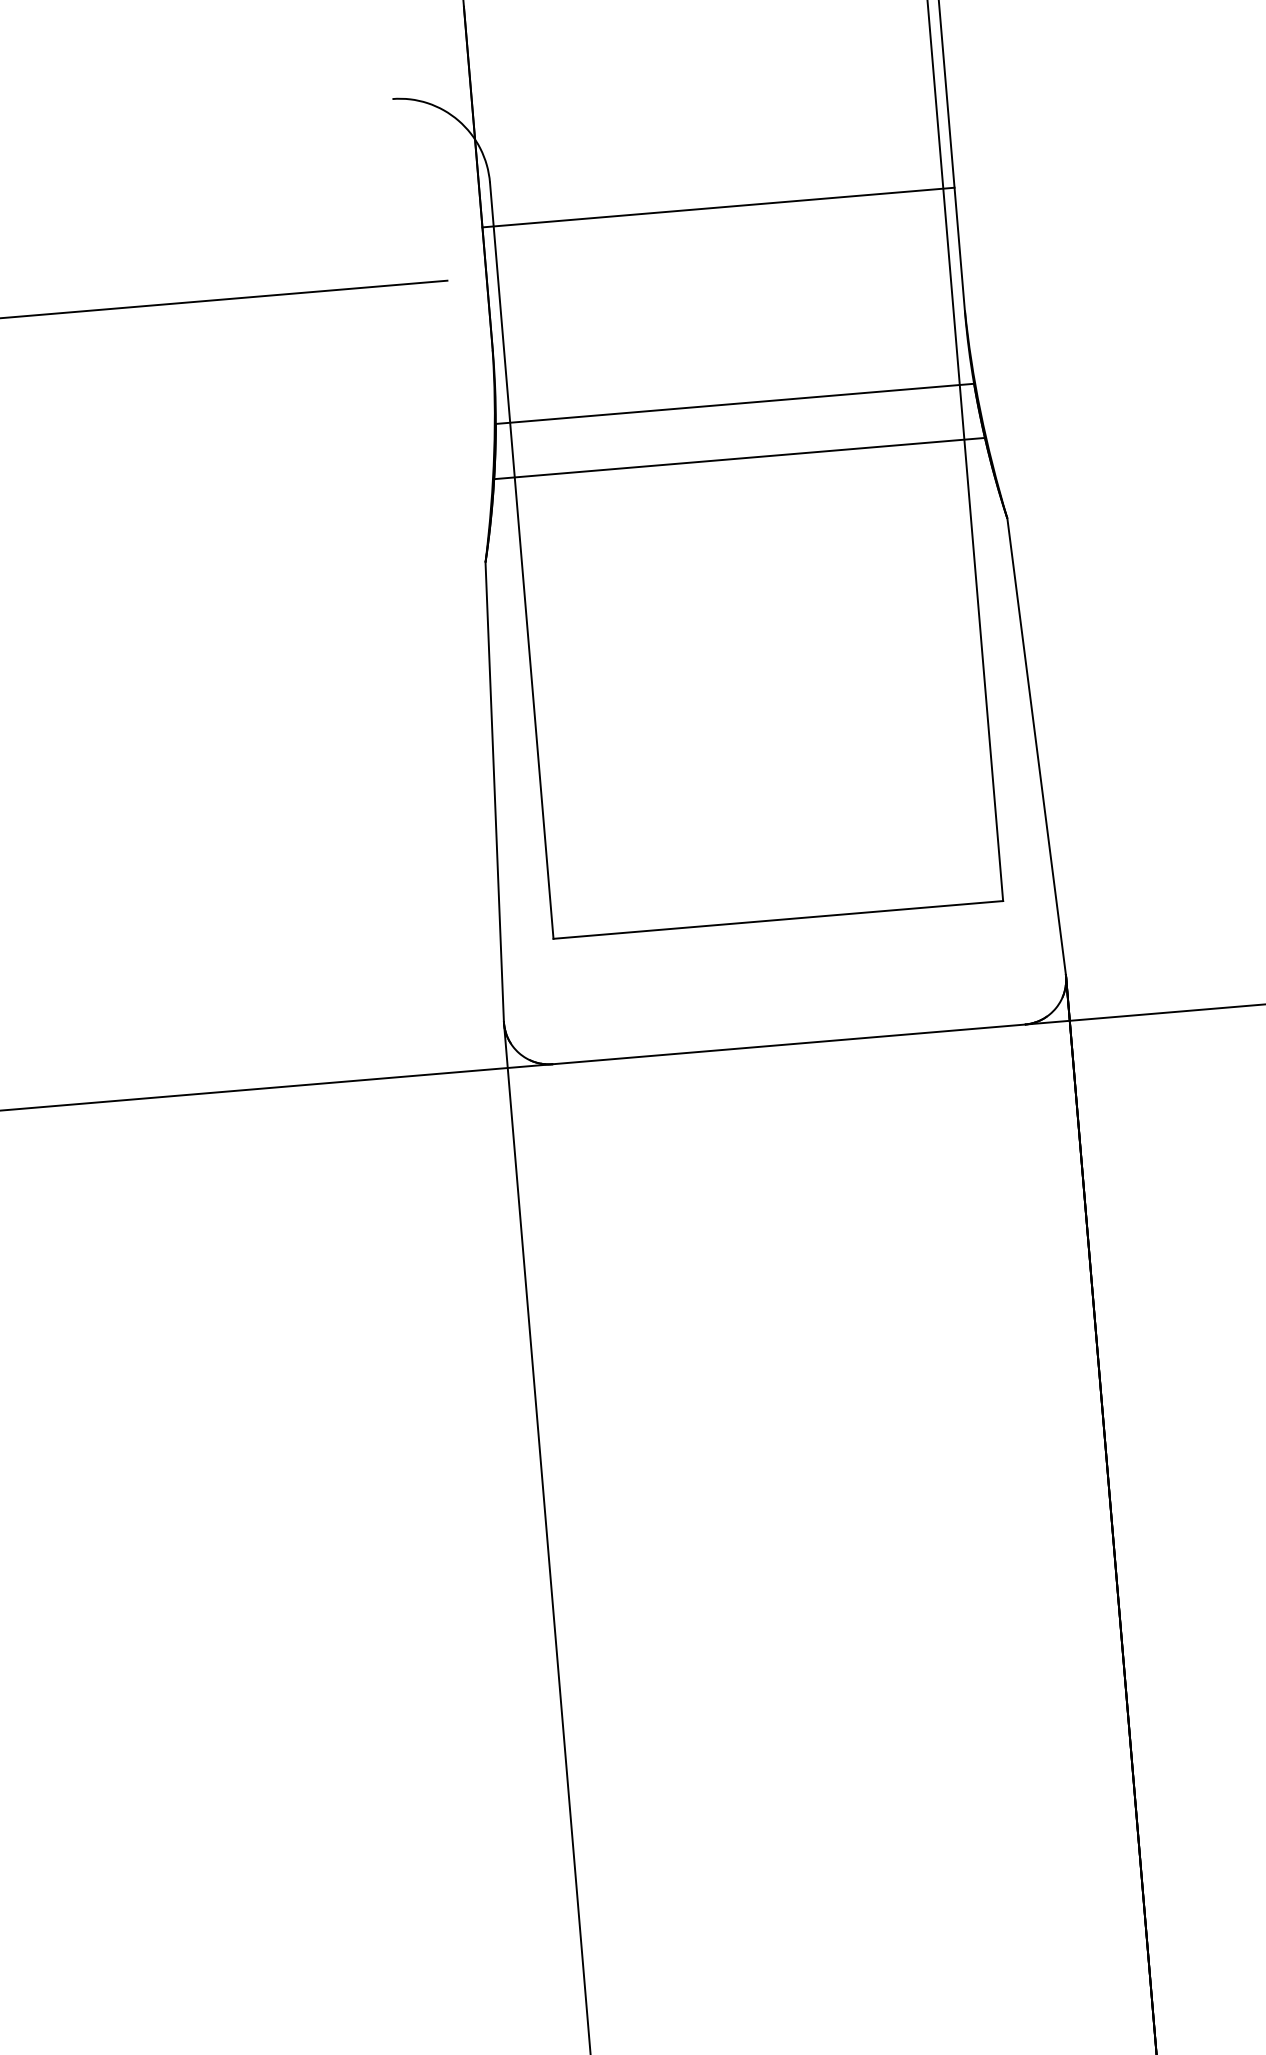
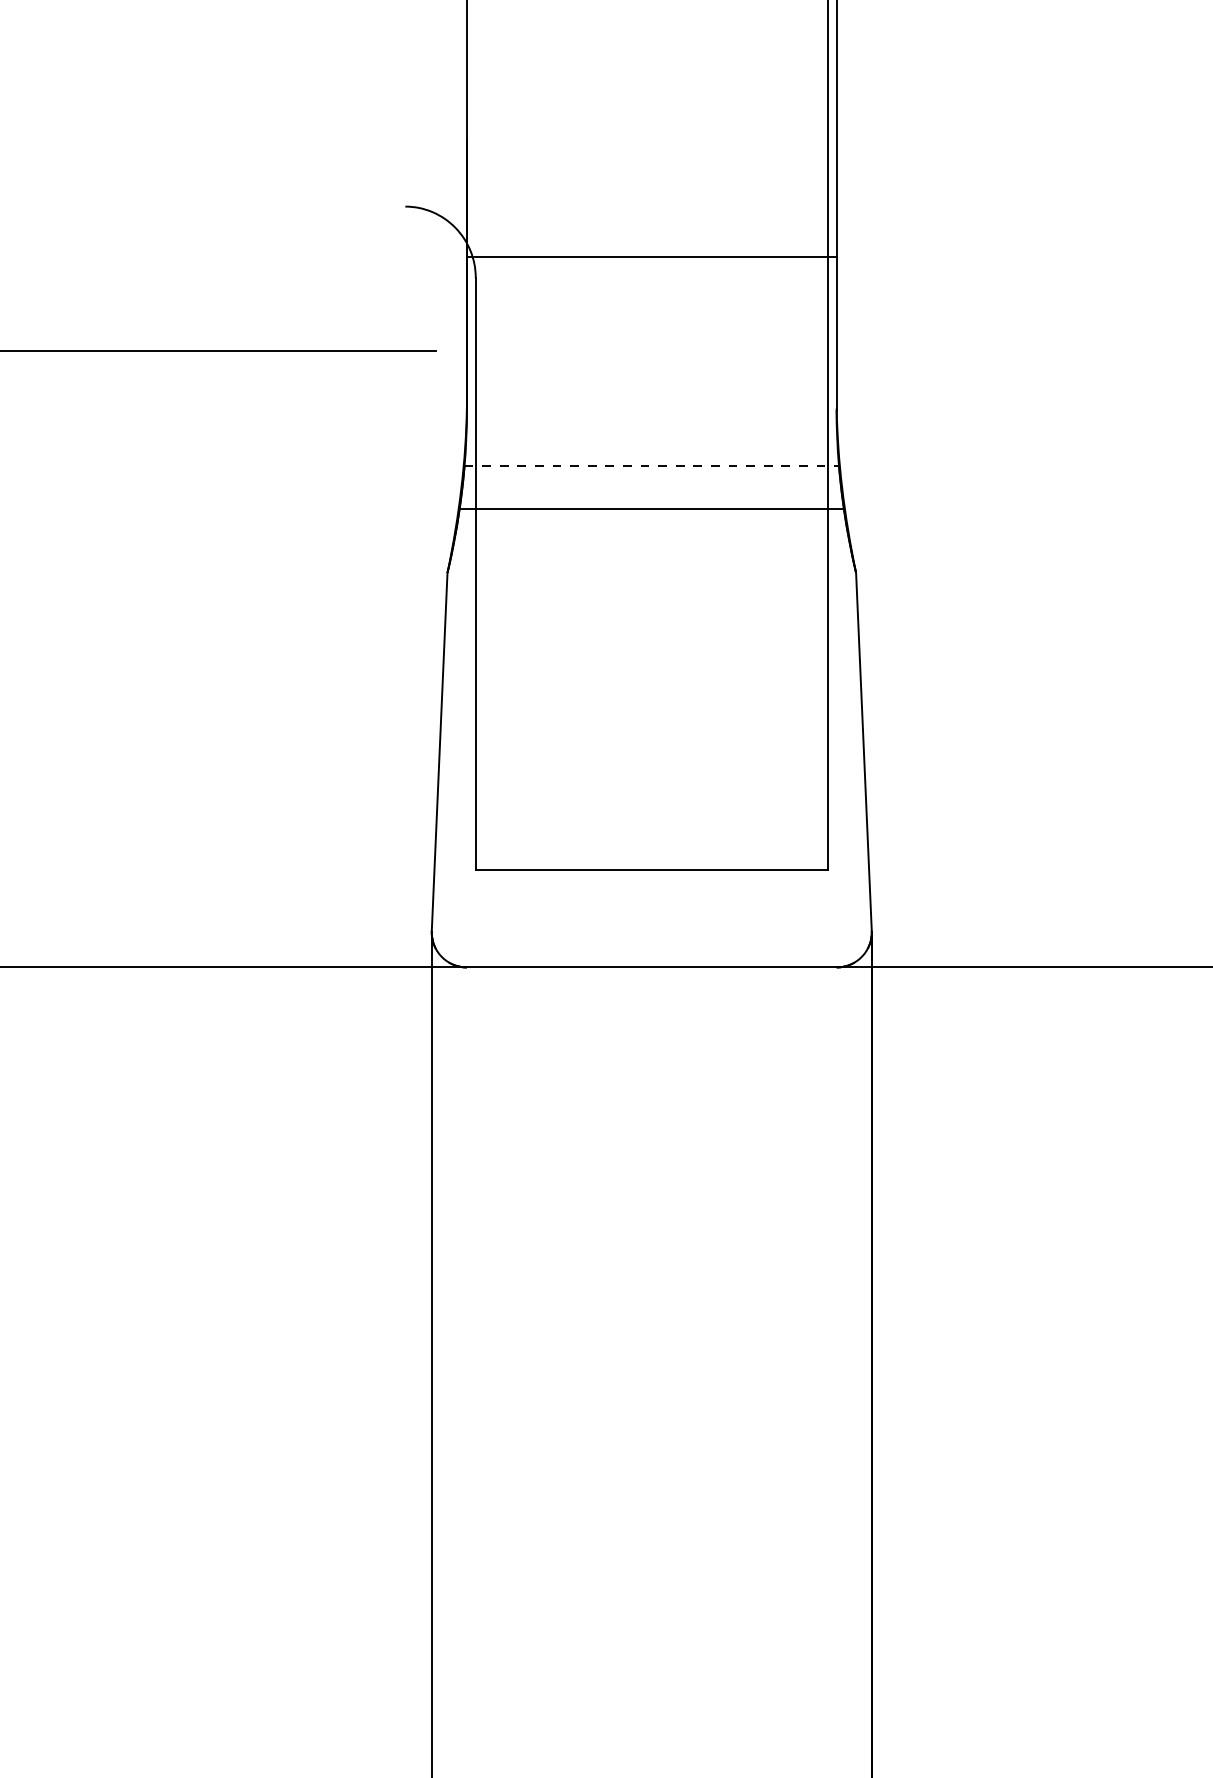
line: (718, 207) -> (651, 257), moved
line: (735, 403) -> (652, 465), solid -> dashed

